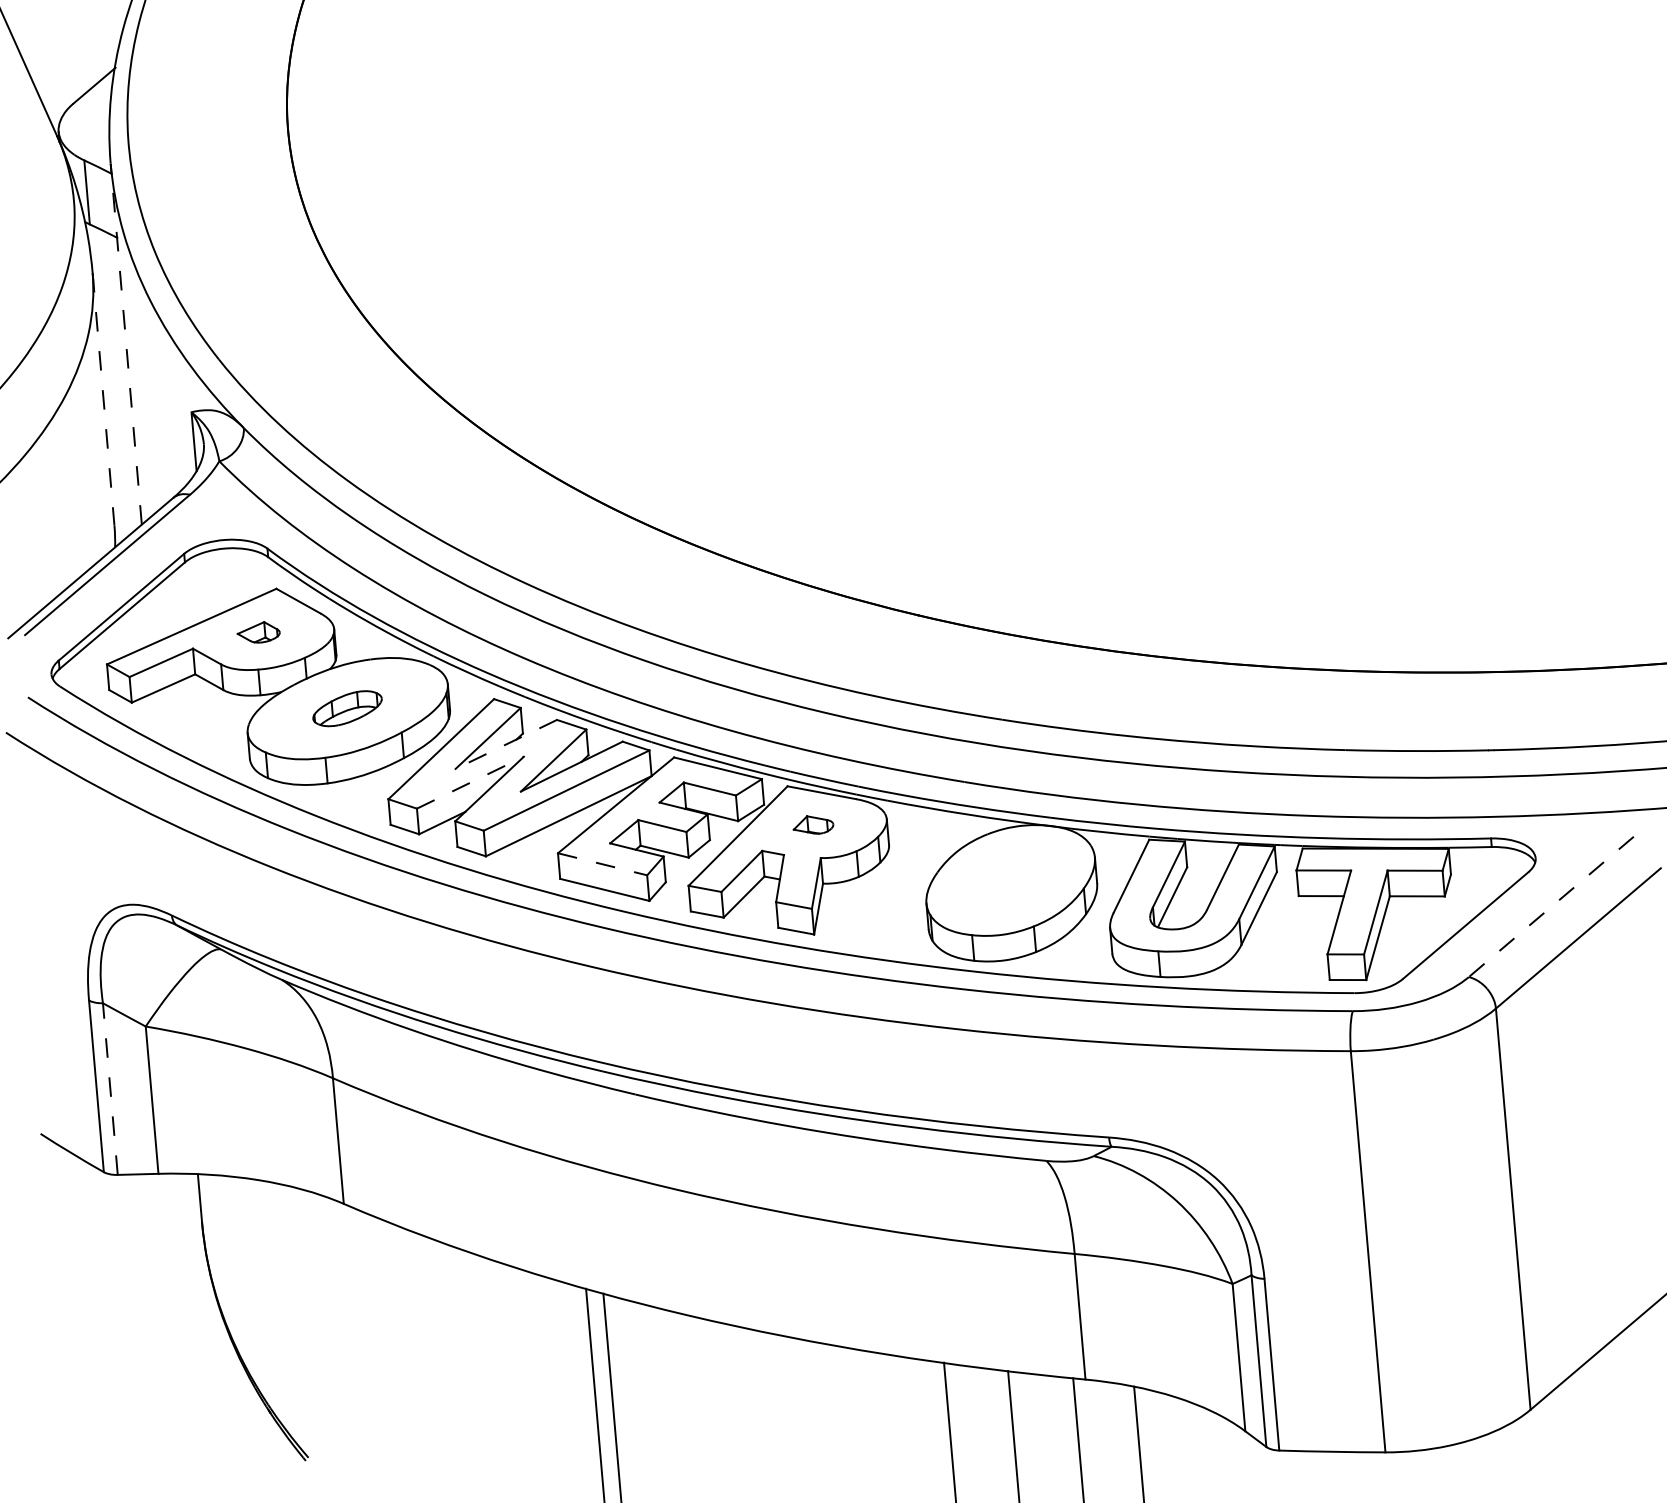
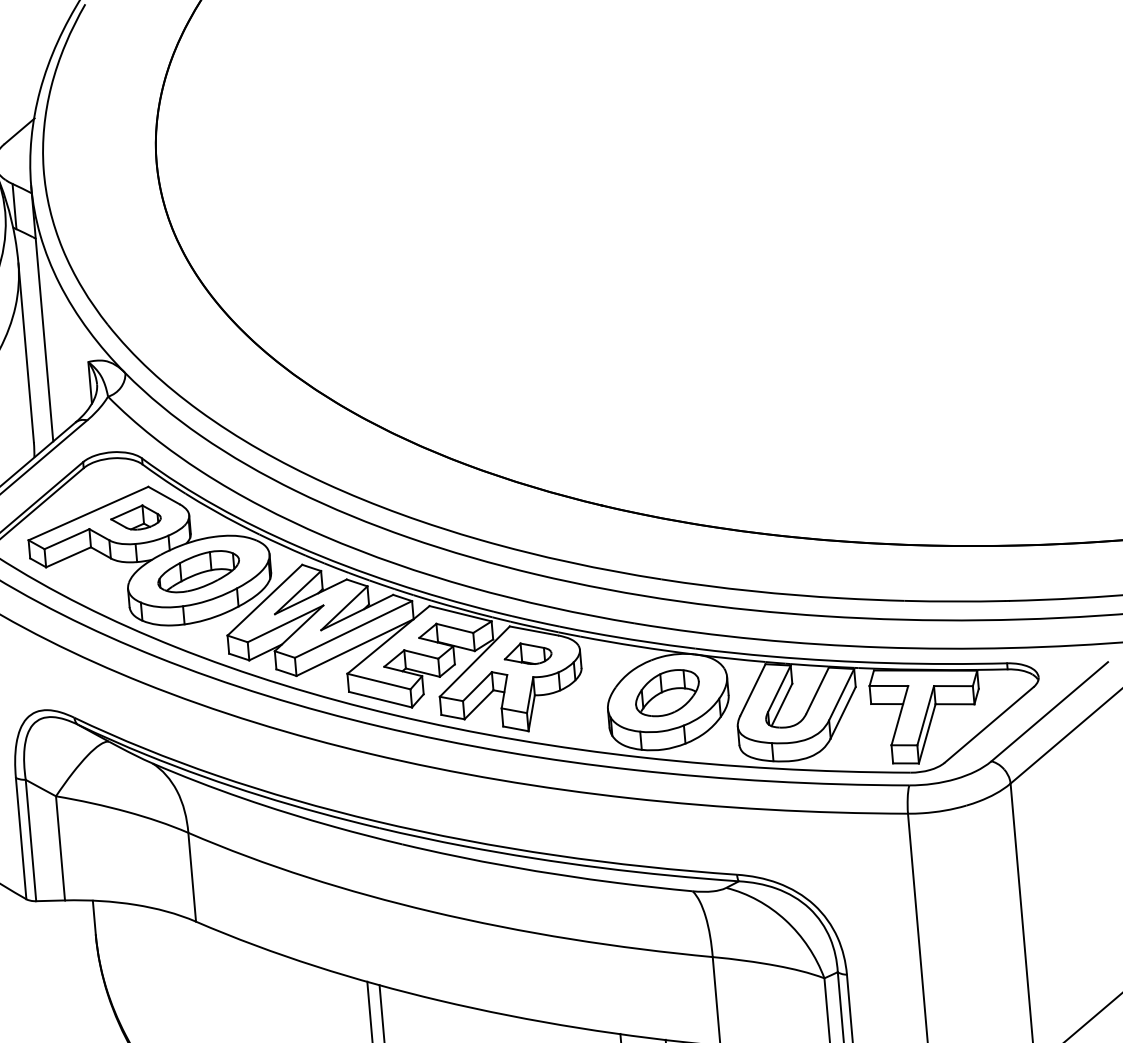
line: (126, 343) -> (42, 313), dashed -> solid
line: (103, 399) -> (26, 352), dashed -> solid
part: (258, 632) -> (135, 517), size x1.67
part: (347, 708) -> (198, 571), size x1.67
line: (505, 744) -> (310, 596), dashed -> solid
line: (470, 782) -> (285, 623), dashed -> solid
part: (813, 824) -> (528, 653), size x1.67
line: (602, 864) -> (378, 681), dashed -> solid
part: (1010, 880) -> (667, 693), added
line: (1550, 907) -> (1049, 712), dashed -> solid
line: (110, 1088) -> (31, 840), dashed -> solid

